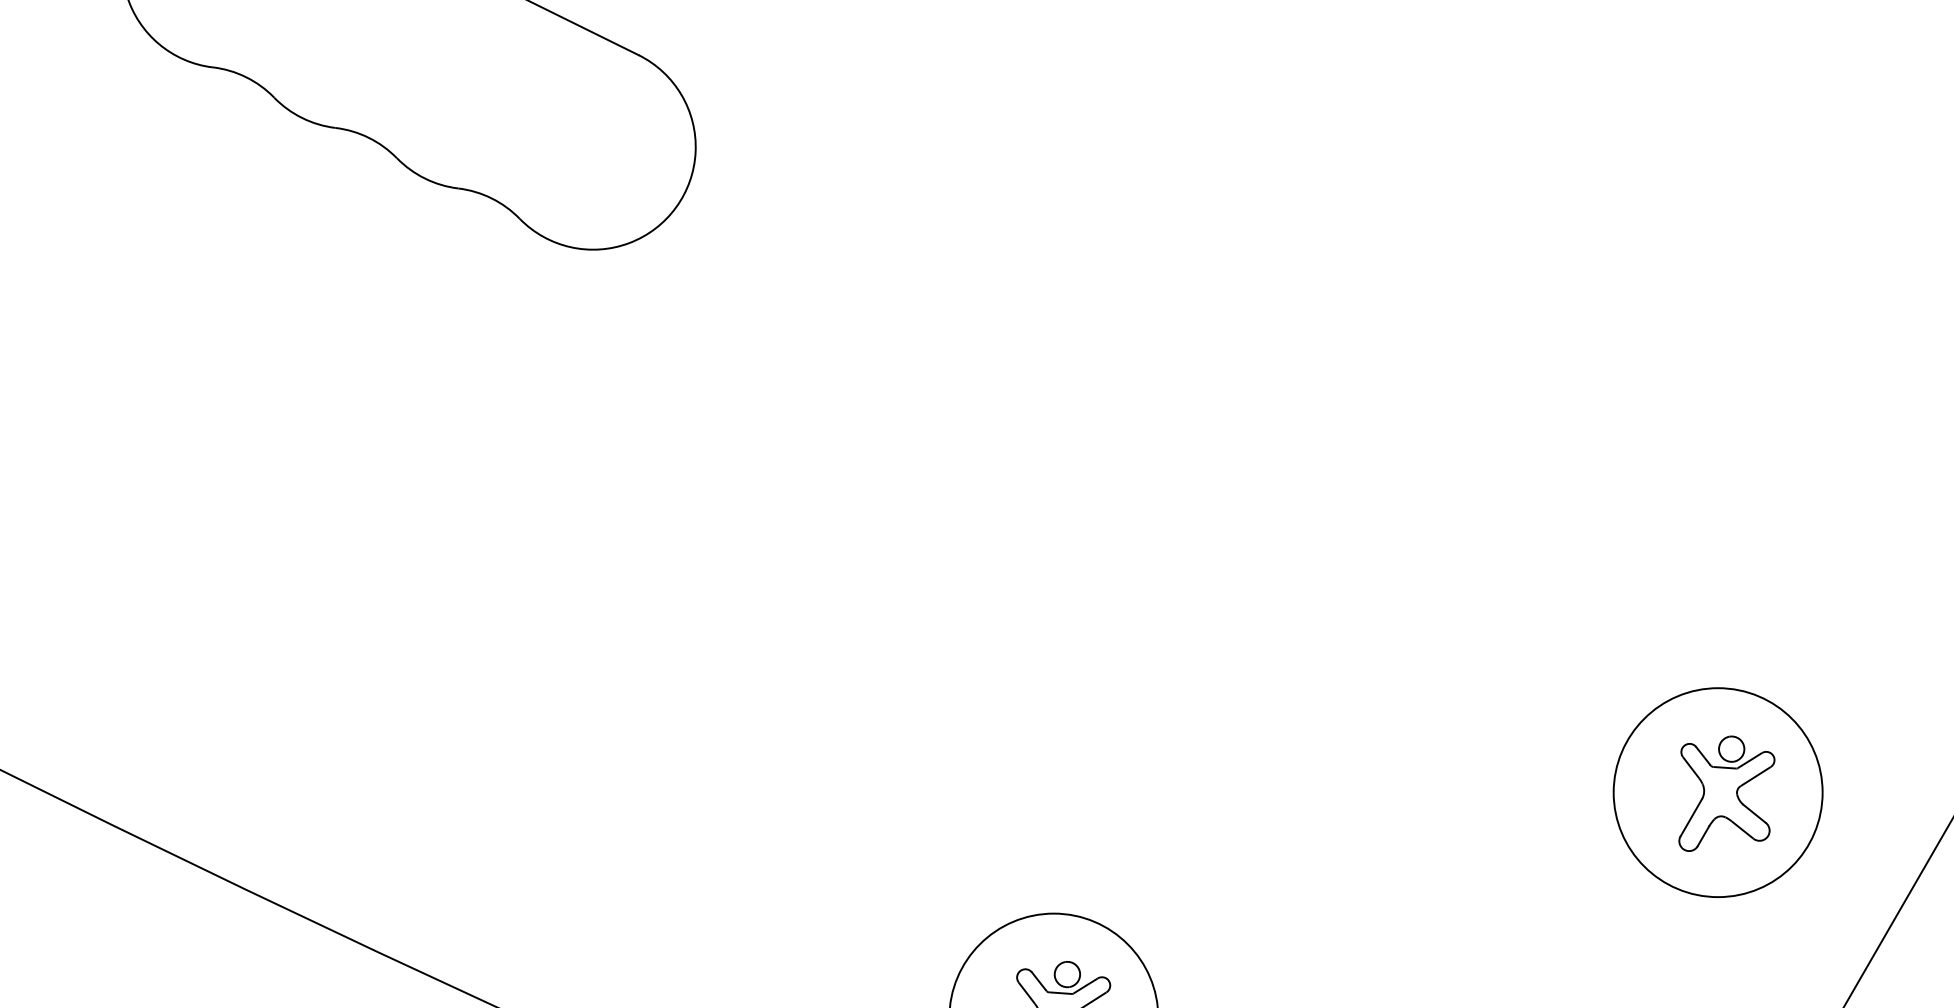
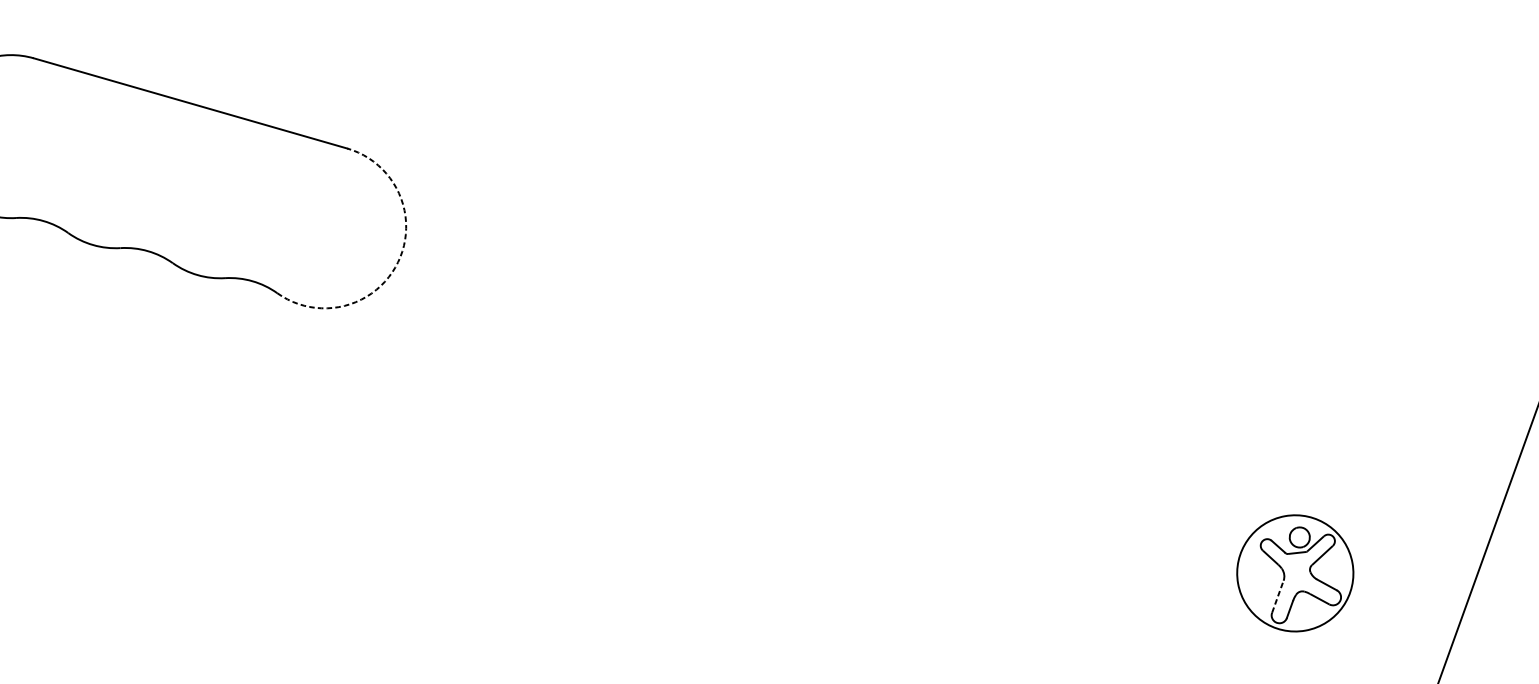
arc: (676, 207) -> (398, 262), solid -> dashed
circle: (1717, 792) -> (1294, 573), size x0.7
line: (1691, 817) -> (1277, 596), solid -> dashed

